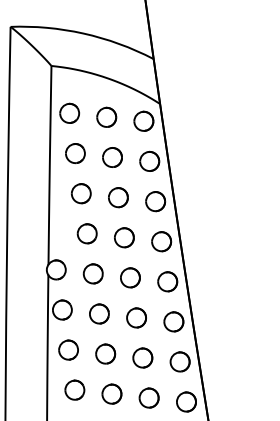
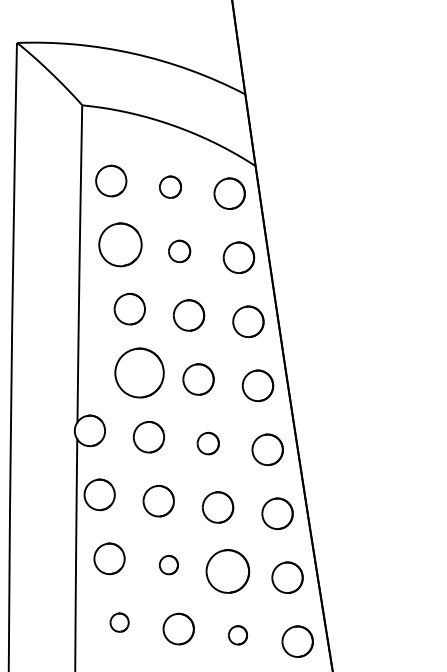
part: (106, 116) -> (170, 185), size x0.7
part: (75, 153) -> (120, 245), size x1.4
part: (112, 157) -> (179, 251), size x0.7
part: (86, 233) -> (138, 372), size x1.6
part: (130, 277) -> (208, 442), size x0.7
part: (105, 353) -> (168, 564), size x0.6
part: (142, 357) -> (227, 570), size x1.4
part: (74, 389) -> (118, 621), size x0.6
part: (148, 397) -> (237, 634), size x0.6

